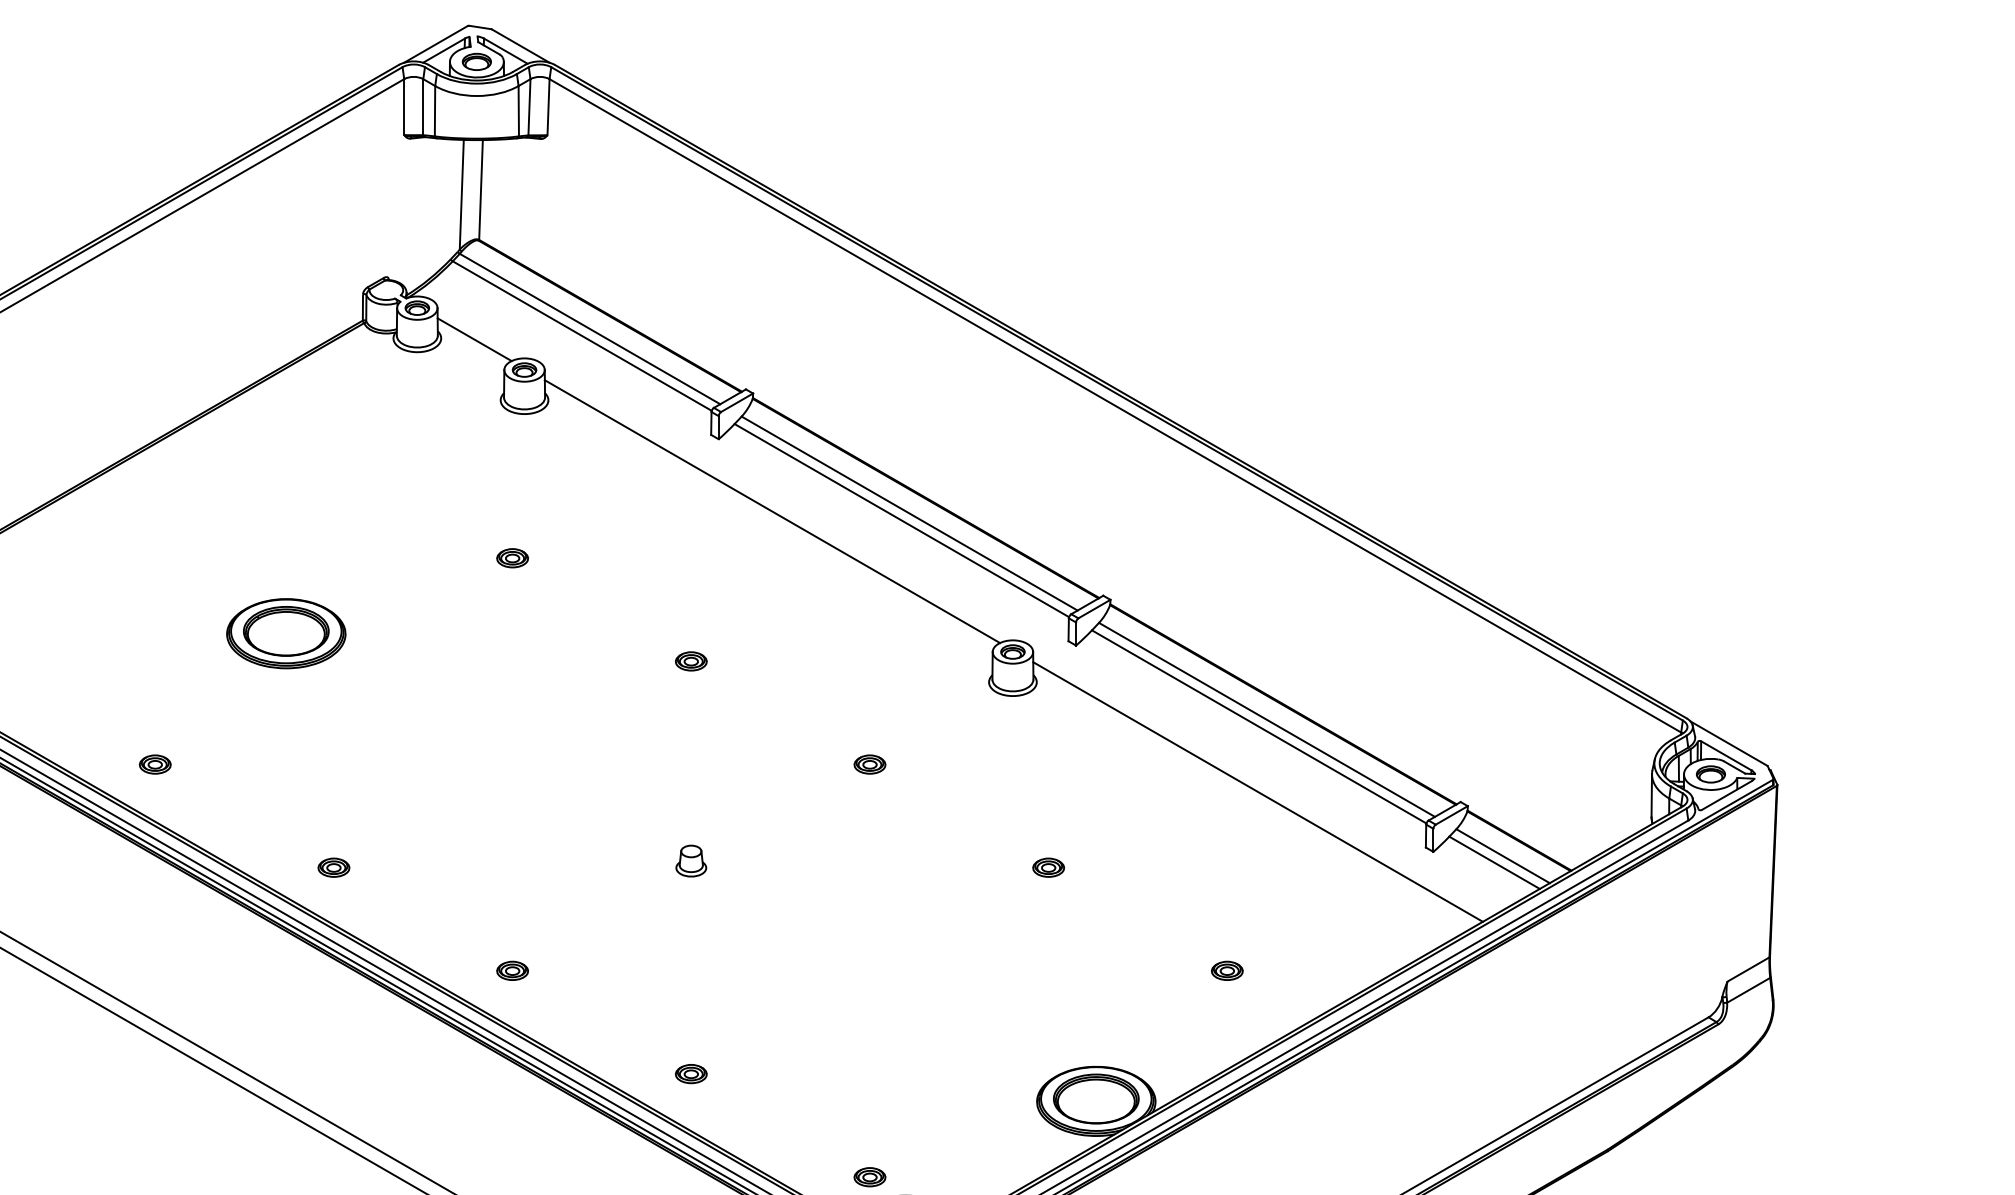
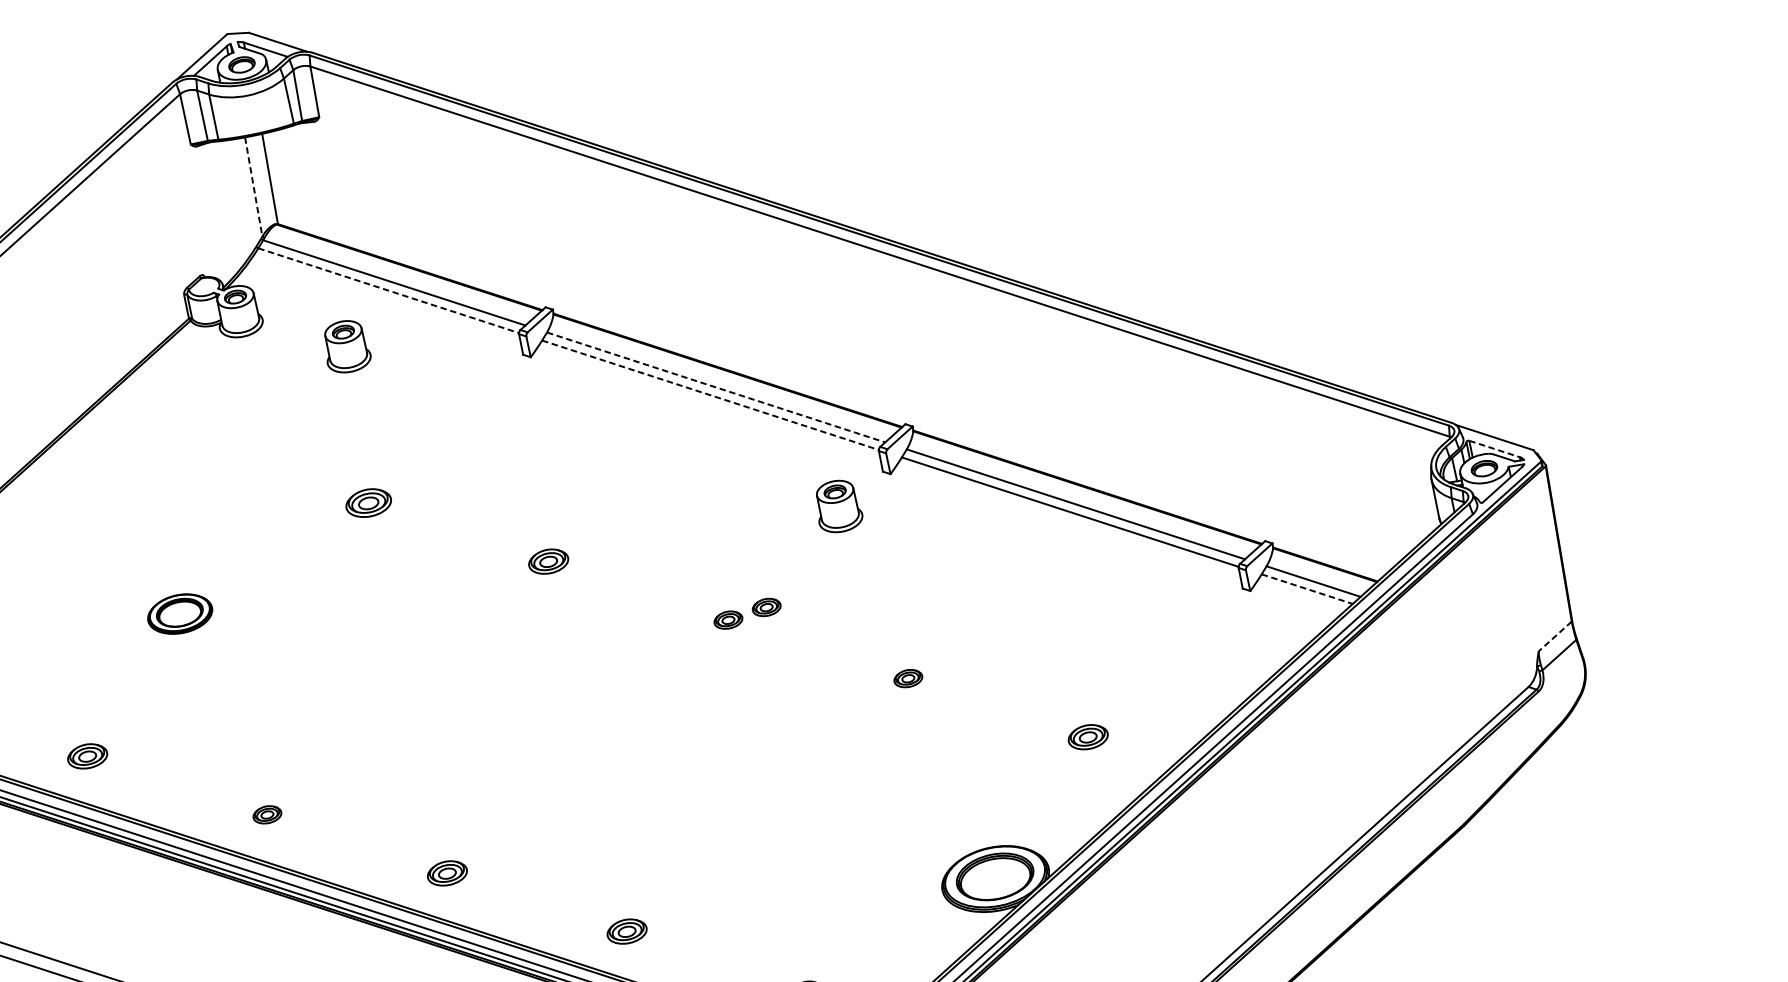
line: (461, 194) -> (253, 186), solid -> dashed
line: (582, 336) -> (389, 291), solid -> dashed
line: (474, 339) -> (292, 314), removed
line: (772, 511) -> (592, 411), removed
line: (909, 513) -> (715, 387), solid -> dashed
line: (902, 520) -> (711, 395), solid -> dashed
part: (512, 558) -> (368, 503), size x1.6
part: (286, 633) -> (180, 613), size x0.6
part: (690, 661) -> (547, 561), size x1.4
line: (1726, 756) -> (1494, 449), solid -> dashed
part: (913, 759) -> (766, 607), added
part: (154, 764) -> (86, 756), size x1.4
line: (1257, 791) -> (1081, 570), removed
part: (691, 860) -> (586, 740), removed
line: (1495, 863) -> (1308, 589), solid -> dashed
line: (1748, 969) -> (1555, 636), solid -> dashed
part: (512, 970) -> (447, 872), size x1.4
part: (1227, 970) -> (1088, 736), size x1.4
part: (691, 1074) -> (627, 932), size x1.4

